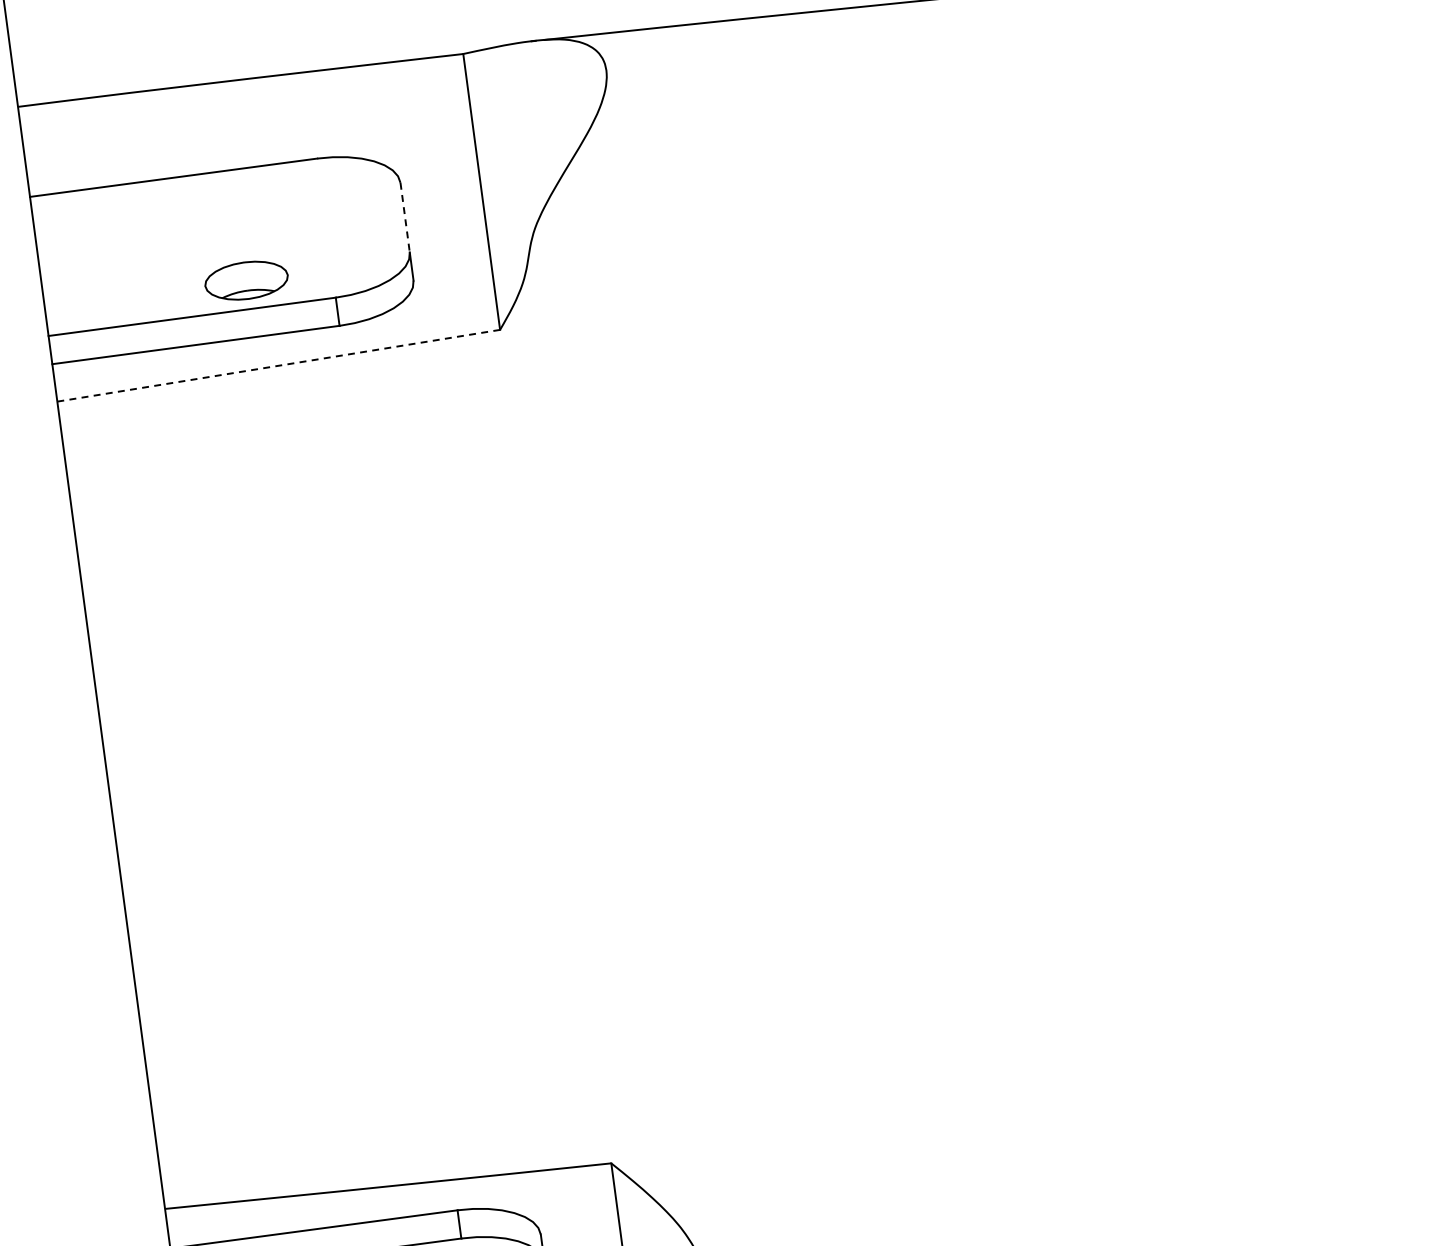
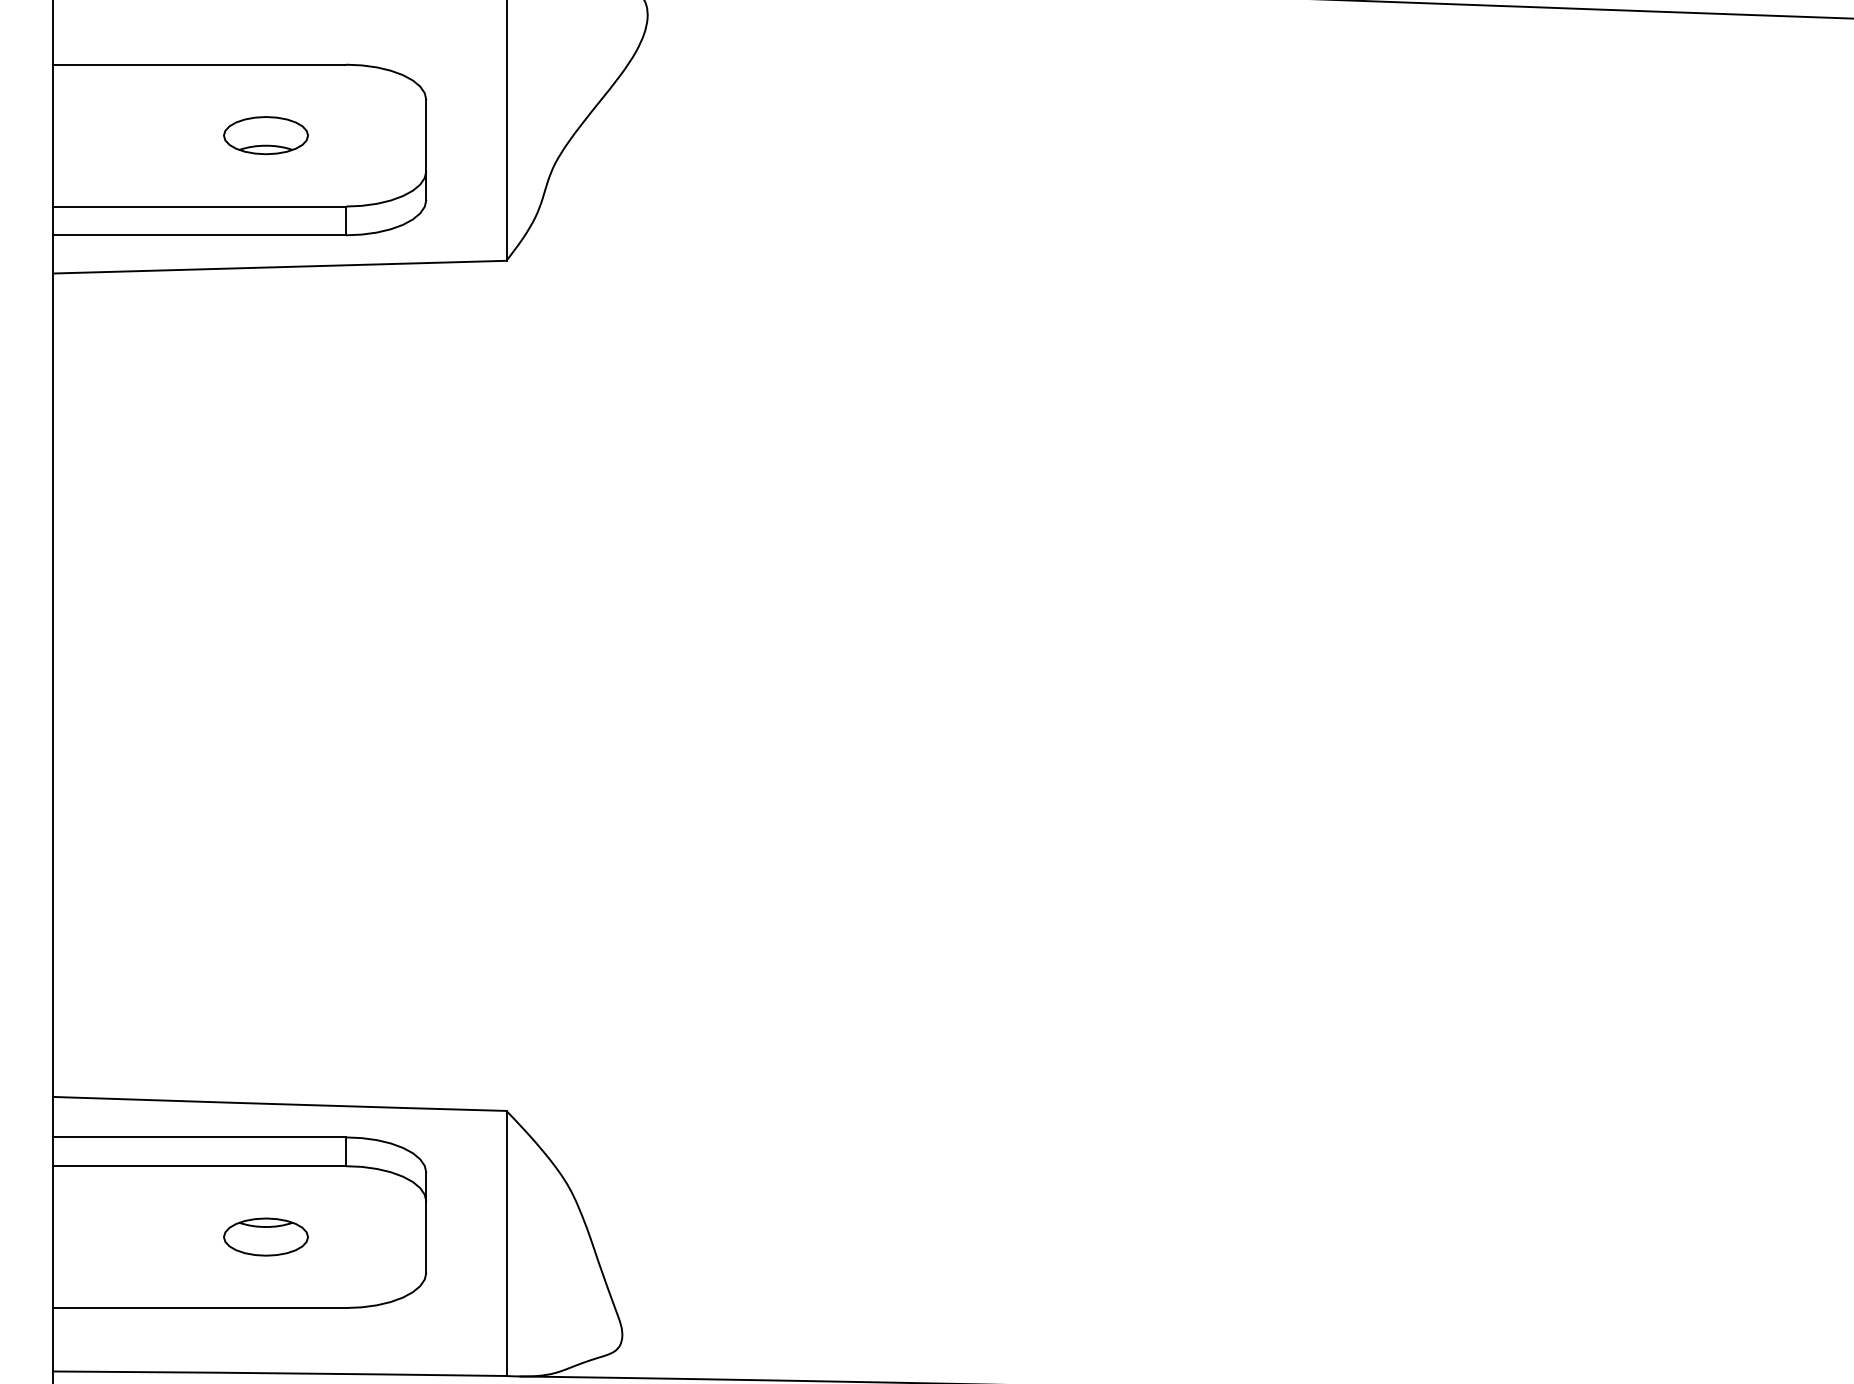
line: (405, 218) -> (426, 136), dashed -> solid
part: (246, 280) -> (265, 135), moved
line: (278, 366) -> (279, 267), dashed -> solid

